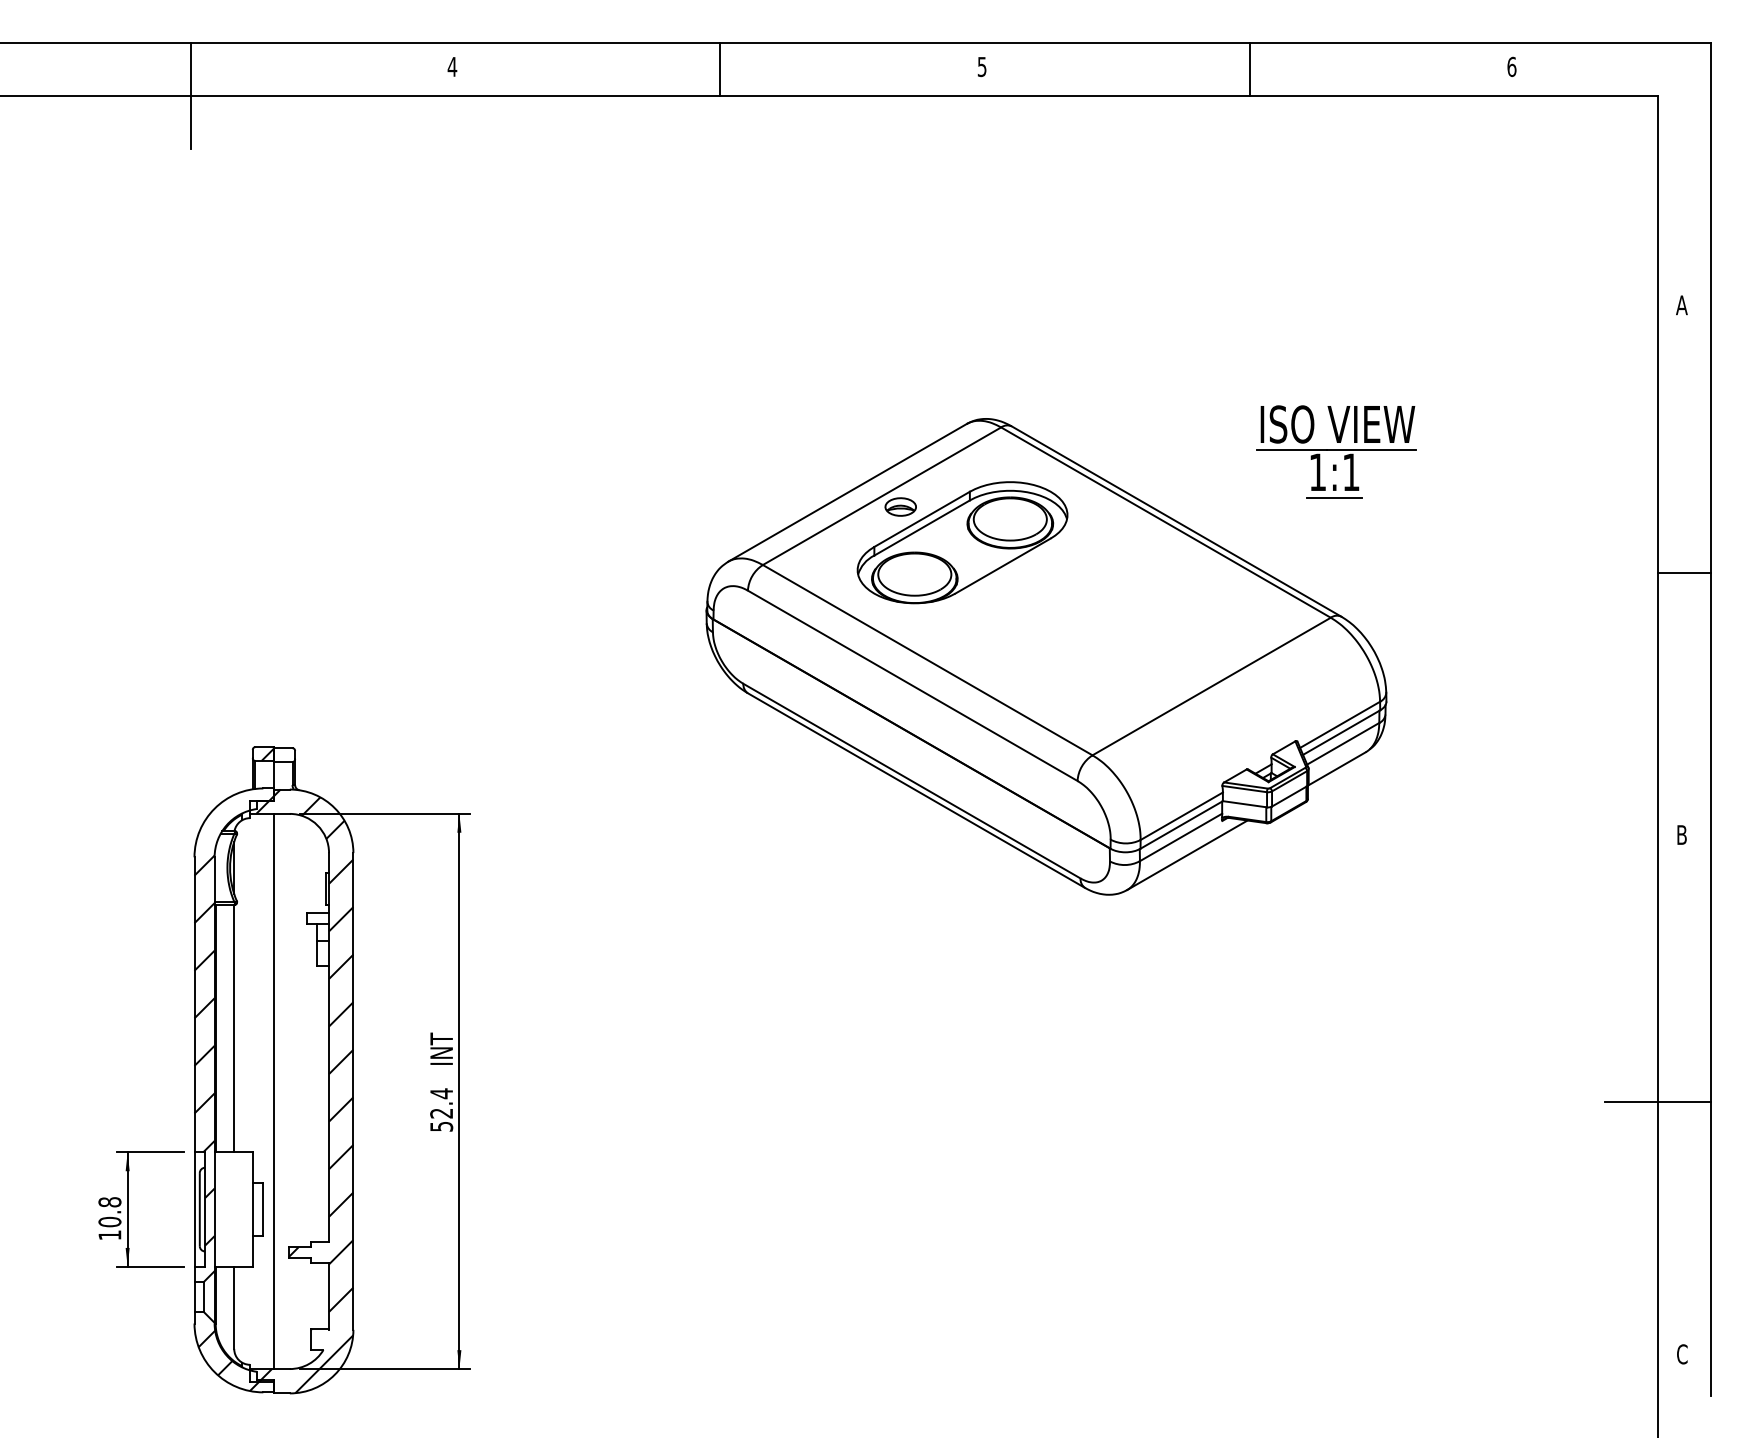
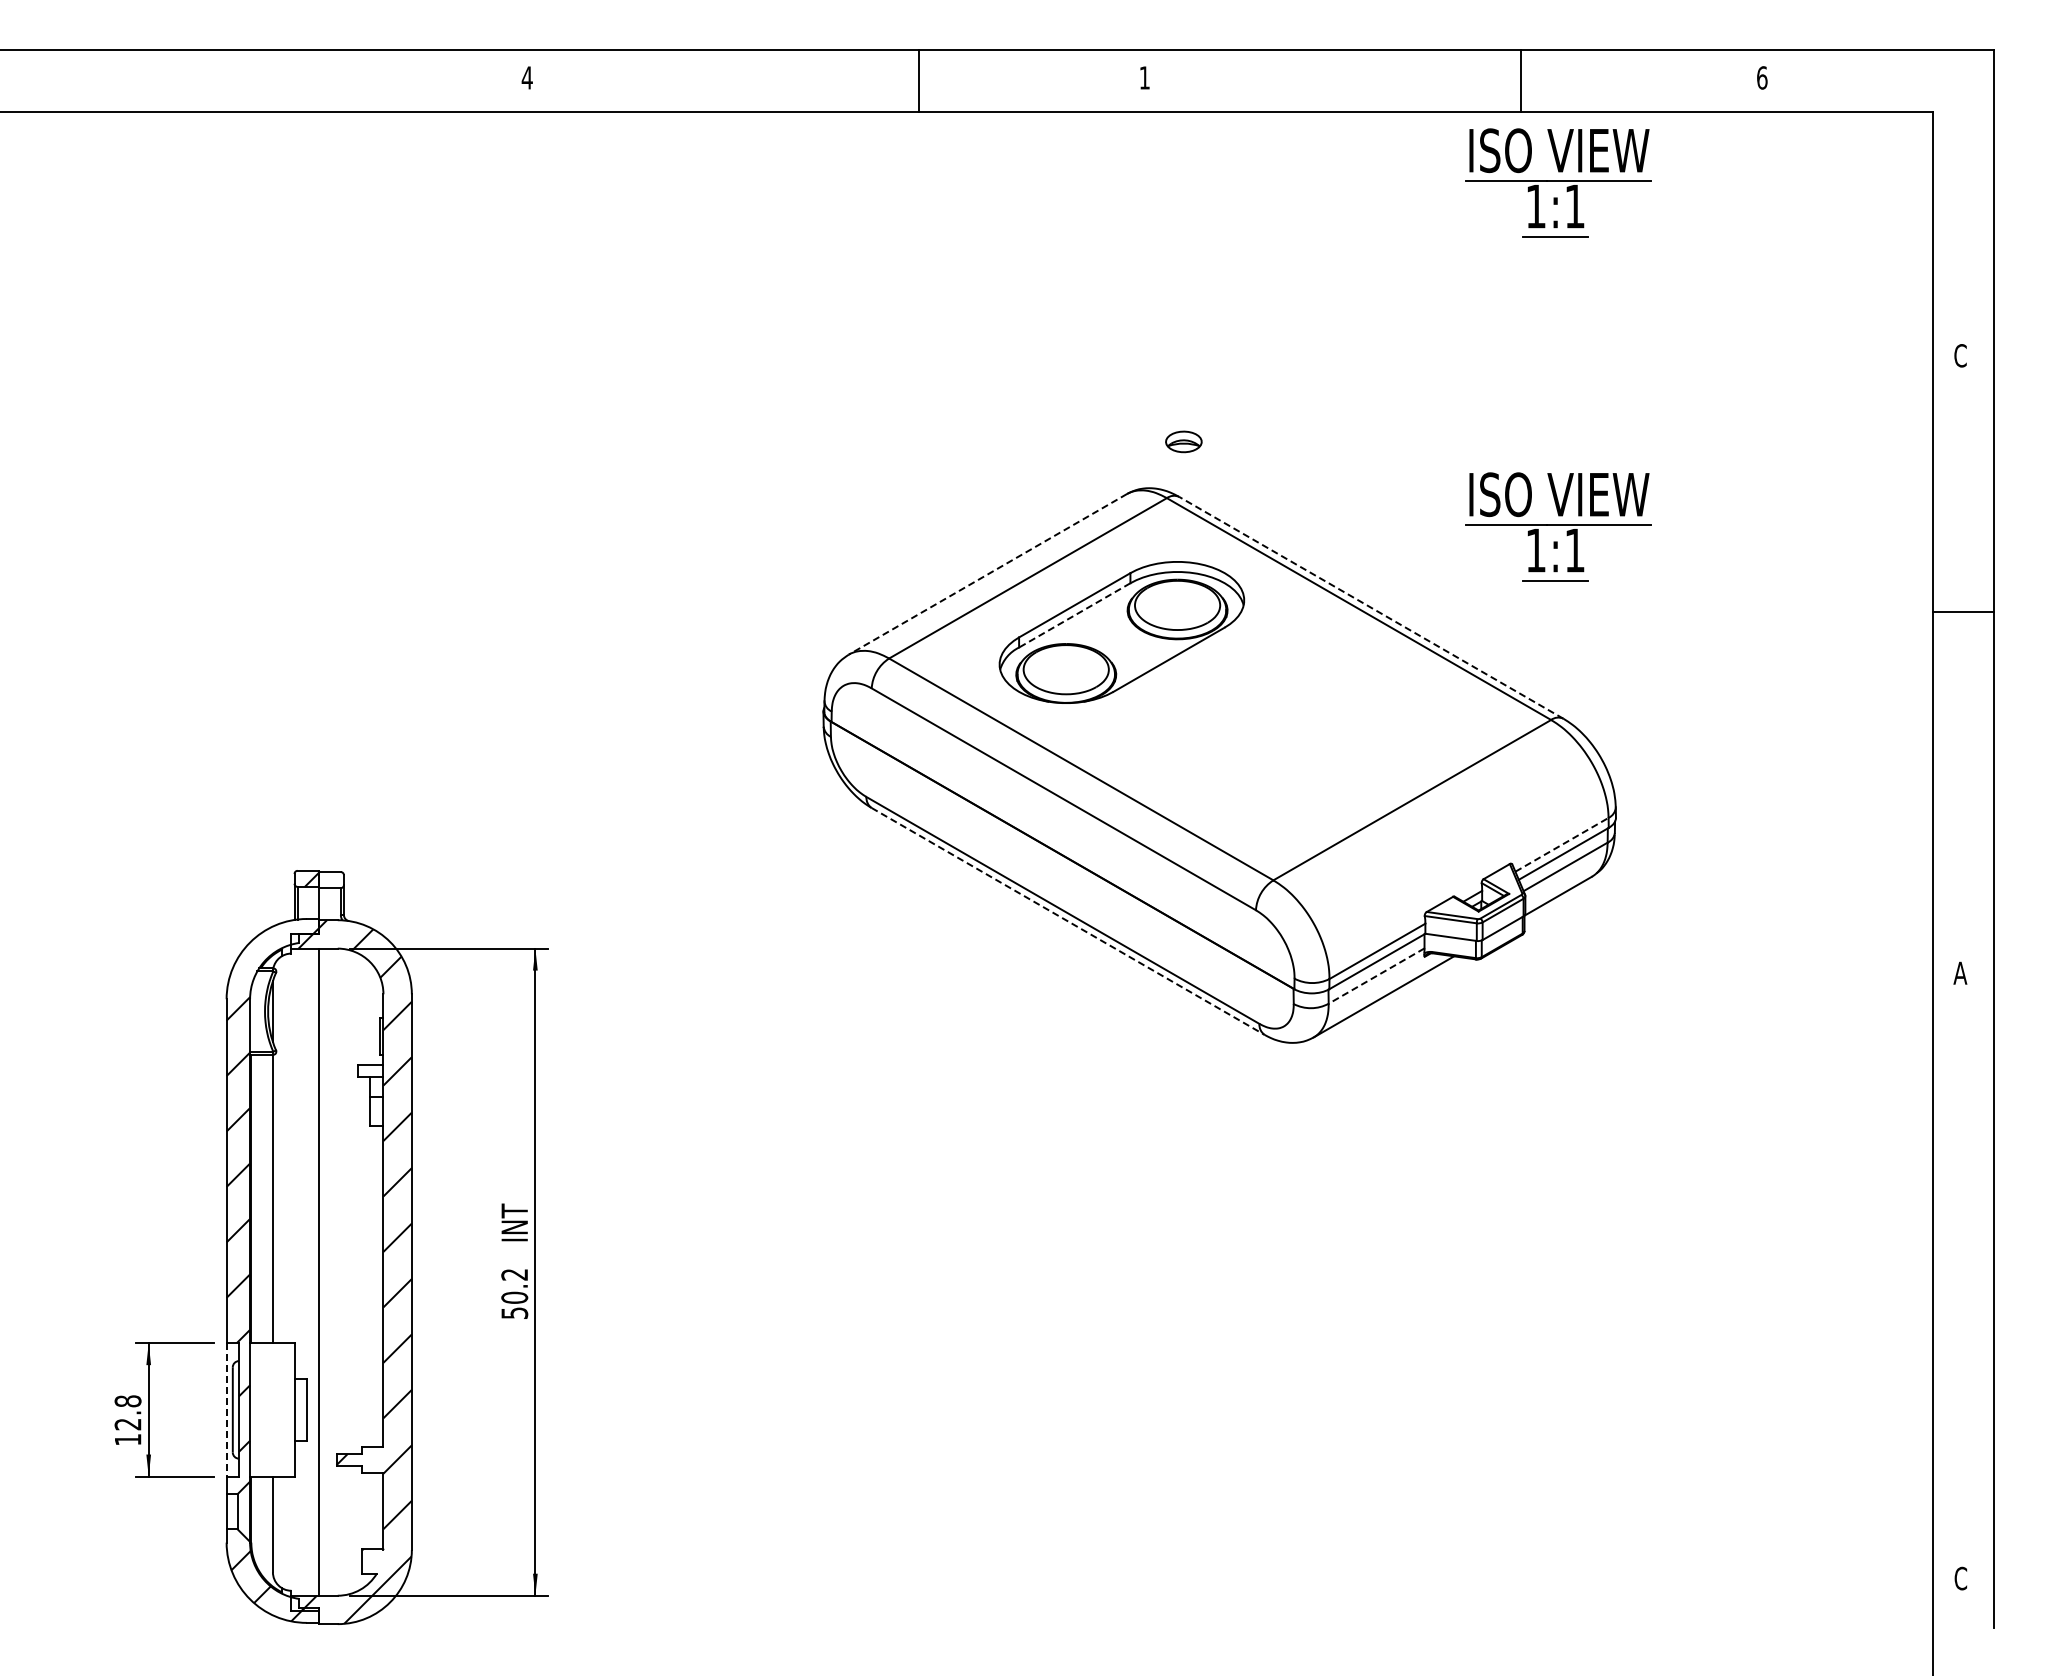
text: (981, 66) -> (1144, 77), 5 -> 1
line: (720, 69) -> (918, 80), moved
line: (1250, 69) -> (1521, 80), moved
line: (190, 95) -> (222, 111), removed
part: (1337, 156) -> (1558, 182), added
text: (1681, 305) -> (1960, 355), A -> C
line: (847, 492) -> (987, 574), solid -> dashed
part: (900, 506) -> (1183, 441), moved
line: (1176, 521) -> (1371, 607), solid -> dashed
line: (921, 528) -> (1074, 615), solid -> dashed
line: (1684, 572) -> (1963, 611), moved
line: (1340, 724) -> (1562, 844), solid -> dashed
line: (916, 790) -> (1068, 921), solid -> dashed
text: (1681, 834) -> (1960, 972), B -> A
line: (1180, 837) -> (1376, 976), solid -> dashed
text: (441, 1102) -> (514, 1285), 52.4 -> 50.2
line: (1657, 1102) -> (1932, 1284), removed
line: (194, 1209) -> (226, 1409), solid -> dashed
text: (109, 1222) -> (127, 1424), 10.8 -> 12.8

